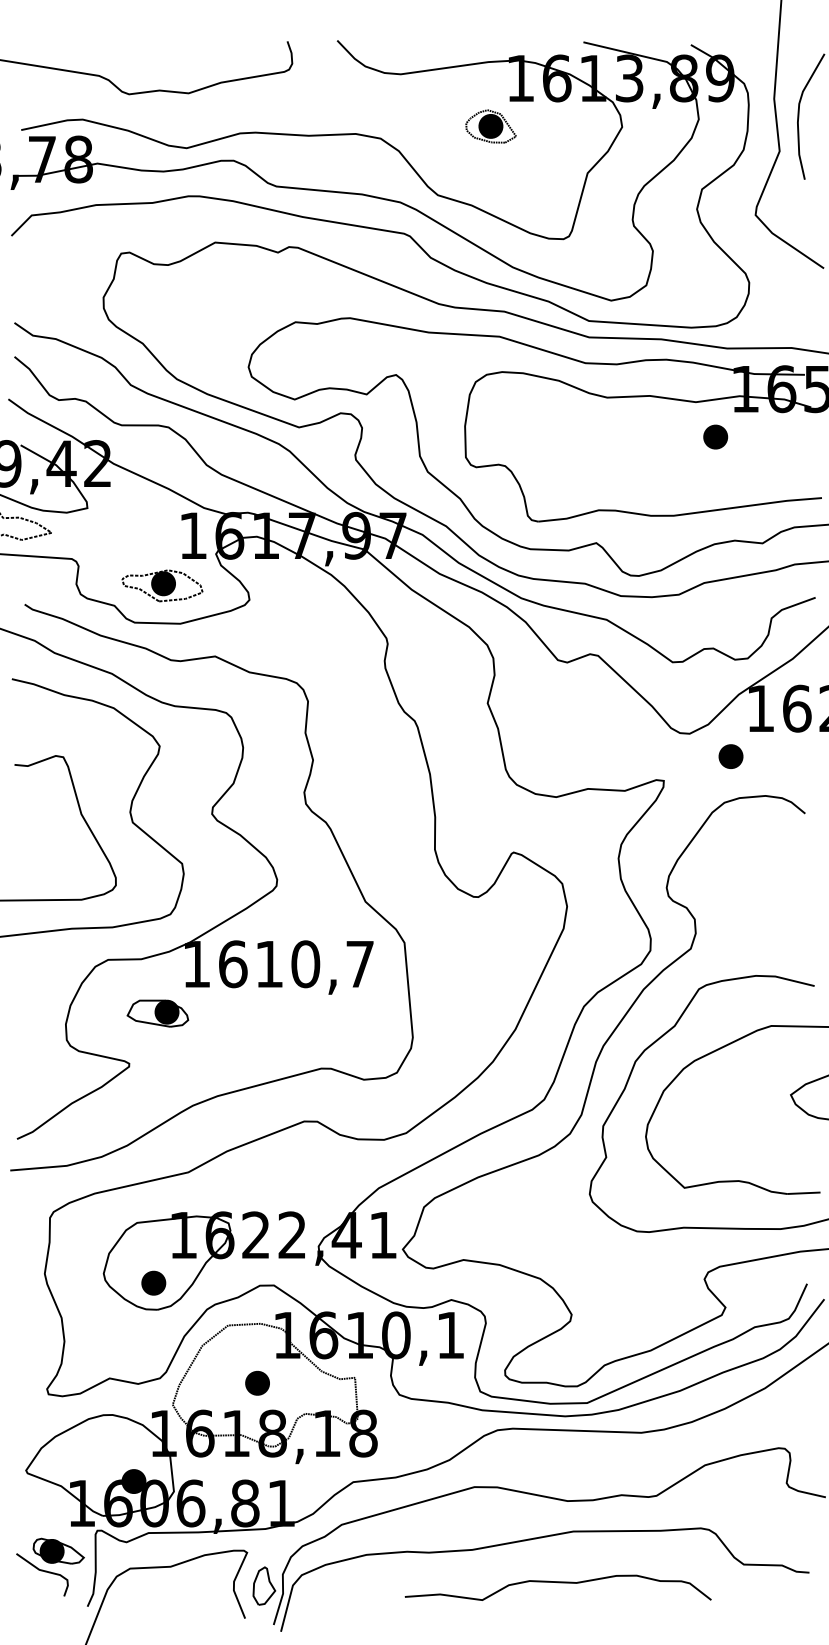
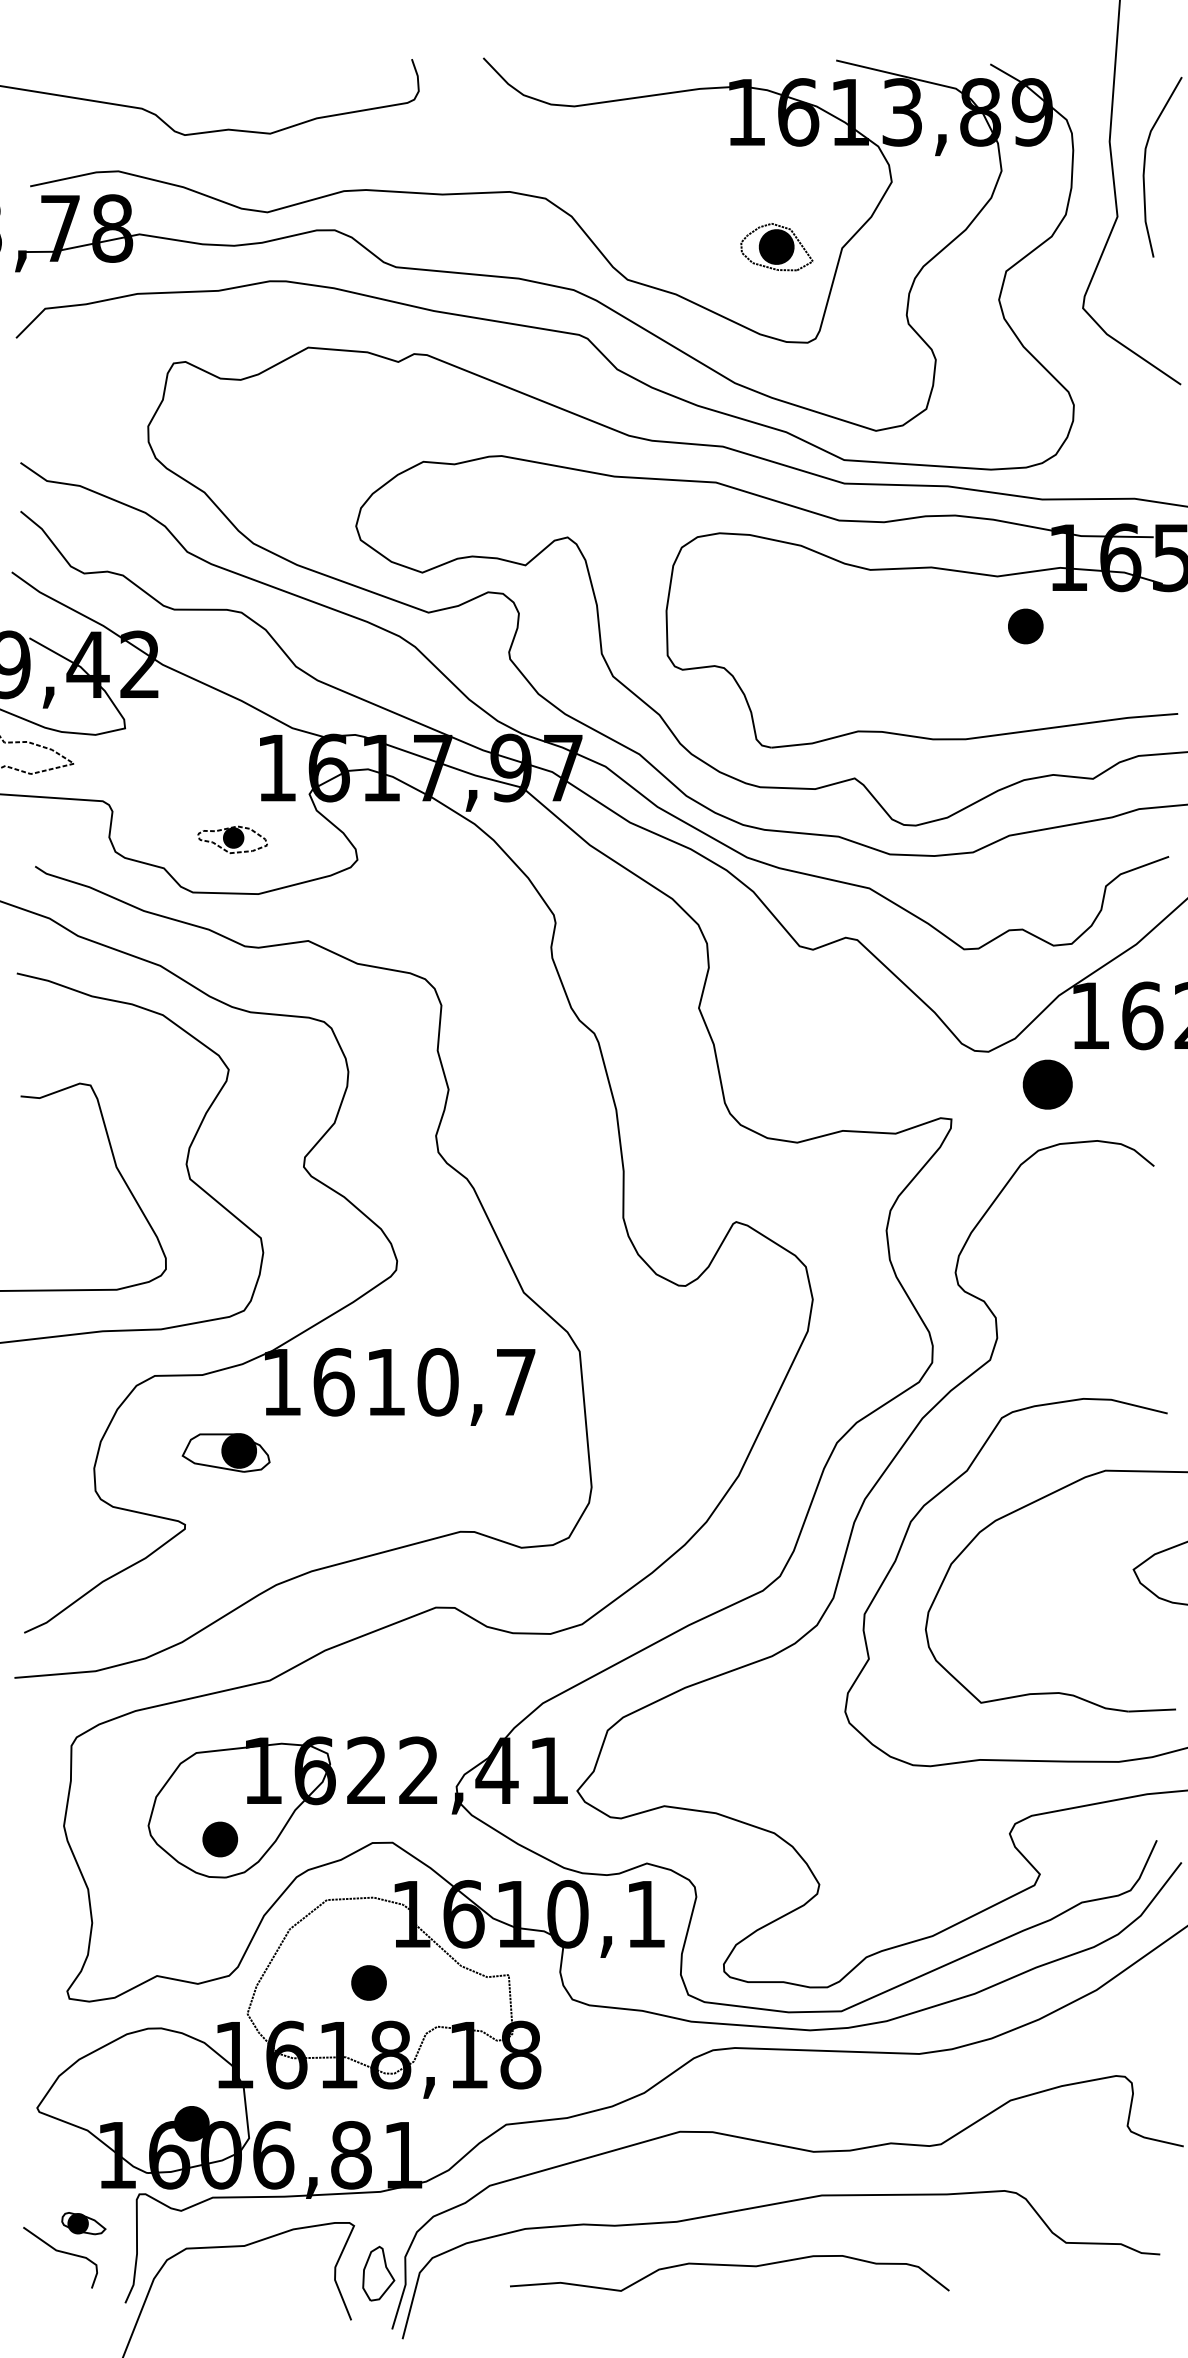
part: (490, 126) -> (776, 247), moved
part: (162, 585) -> (232, 839), size x0.6
part: (730, 756) -> (1047, 1084), size x1.4
part: (58, 1550) -> (83, 2222), size x0.6
curve: (557, 1583) -> (728, 2267), moved

